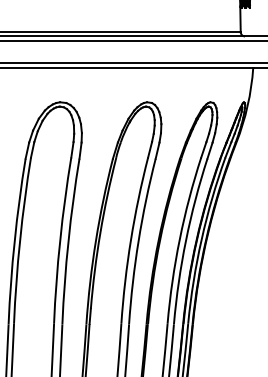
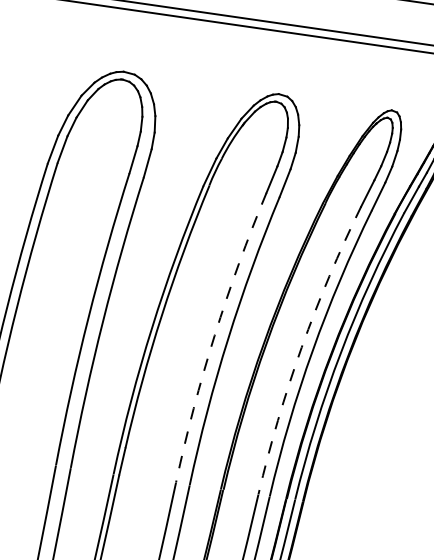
arc: (179, 239) -> (301, 347), solid -> dashed
arc: (130, 240) -> (213, 336), solid -> dashed

